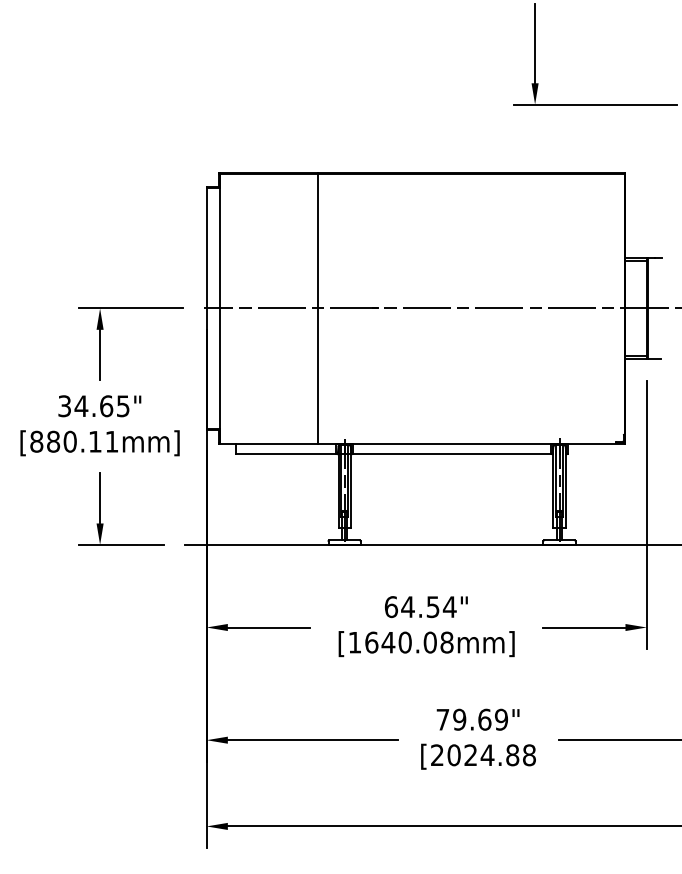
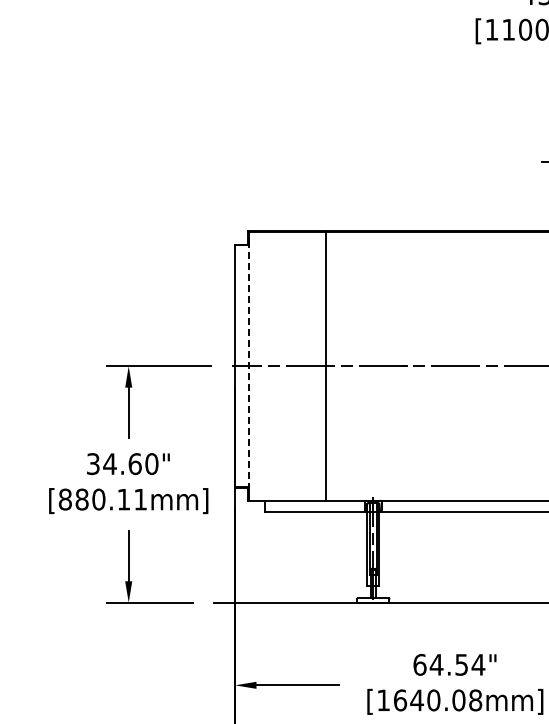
line: (220, 308) -> (249, 366), solid -> dashed
line: (318, 308) -> (326, 366), moved
text: (122, 406) -> (151, 464), 34.65" -> 34.60"

